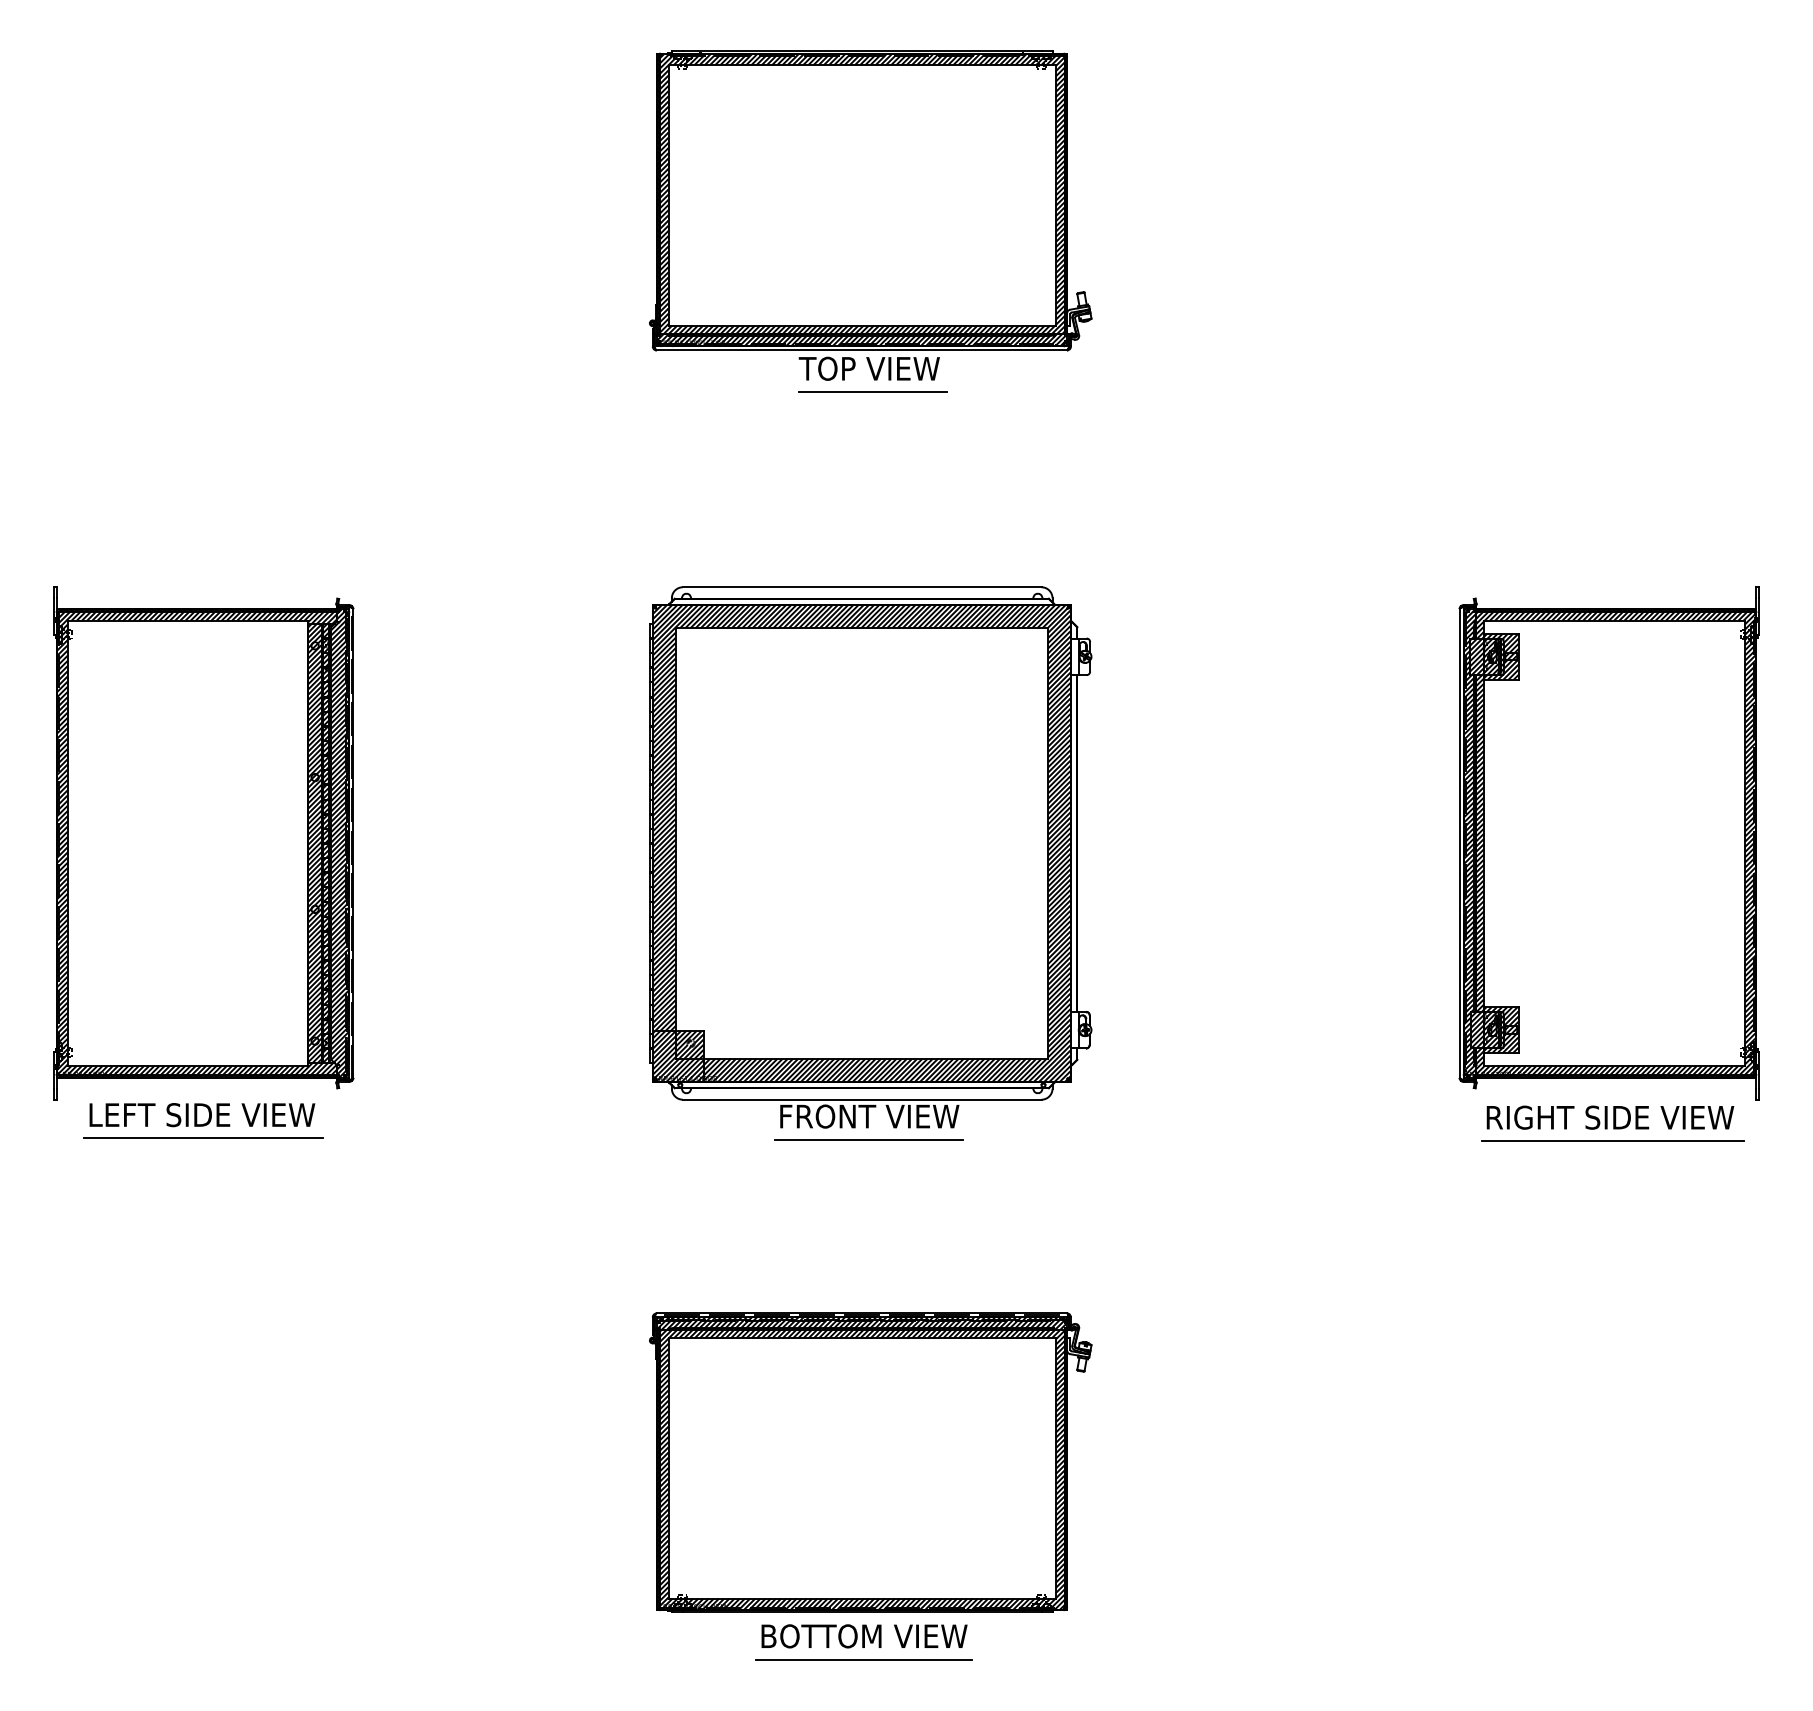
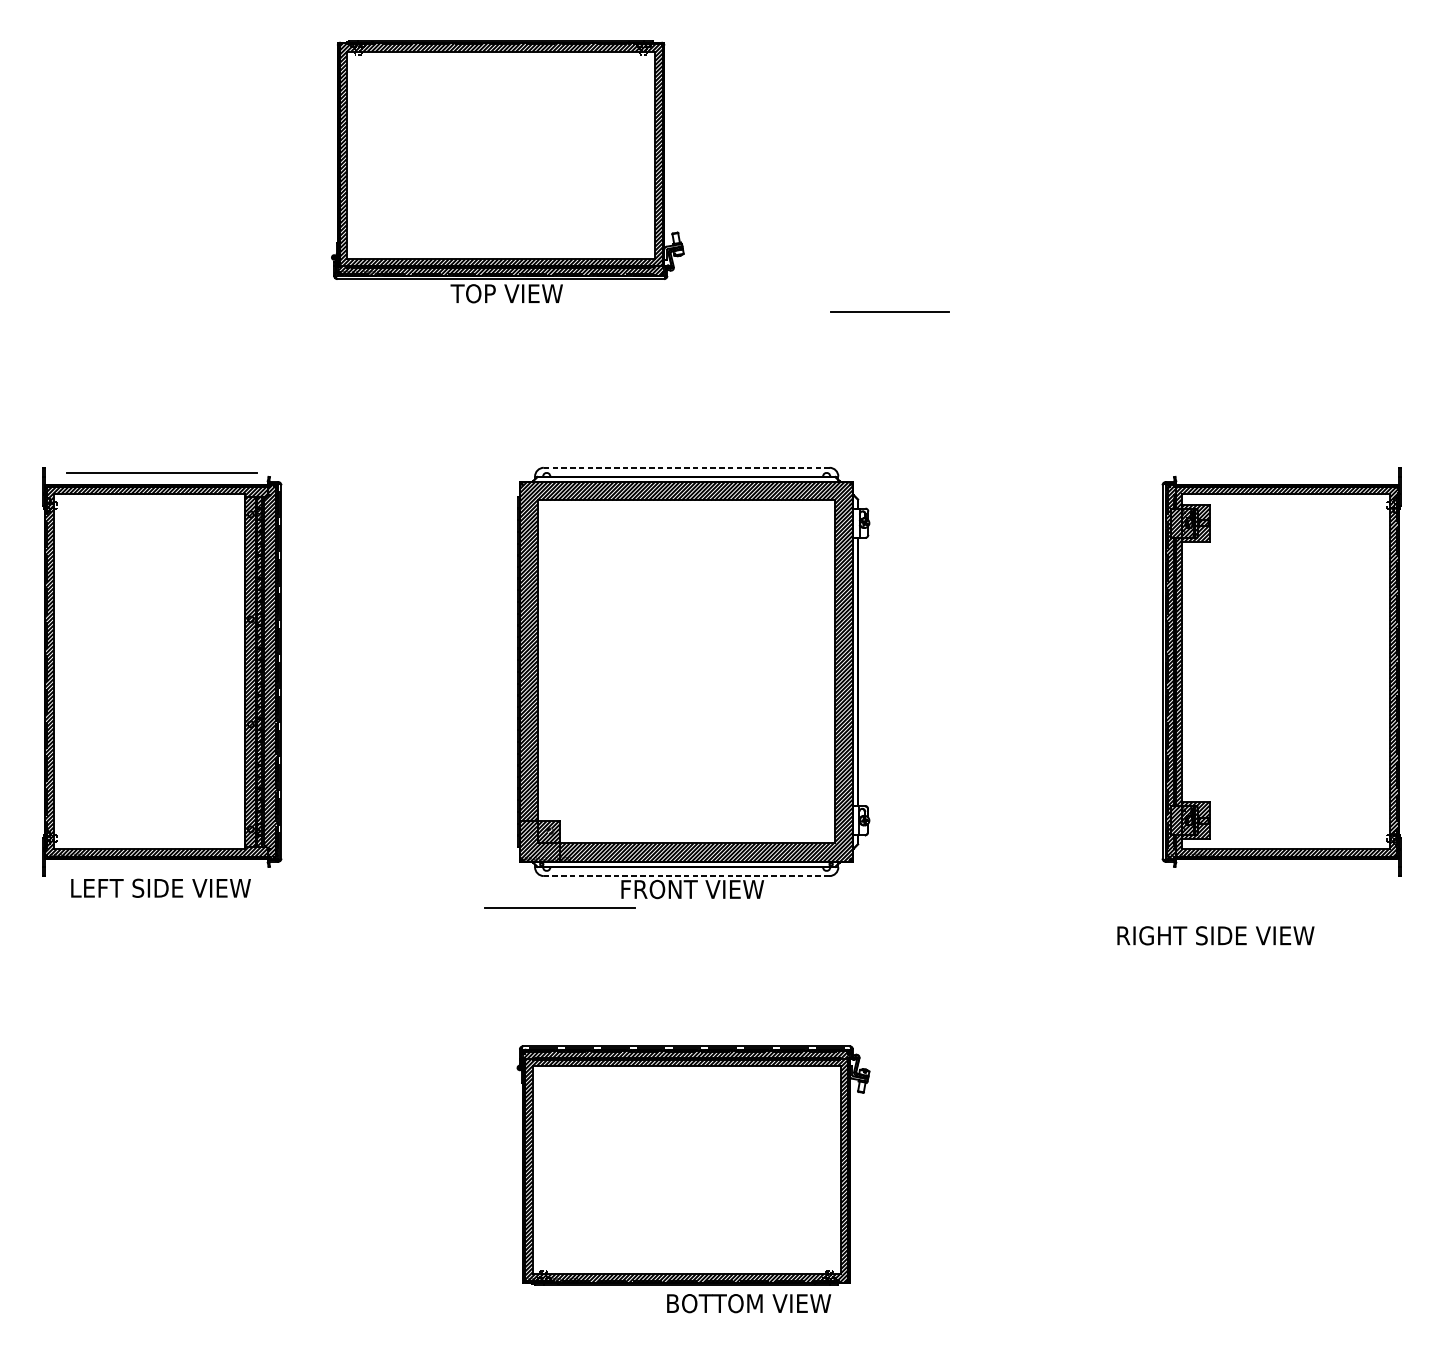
part: (870, 215) -> (507, 171), moved
line: (872, 391) -> (890, 311), moved
line: (862, 587) -> (686, 467), solid -> dashed
line: (861, 1099) -> (686, 875), solid -> dashed
text: (1610, 1117) -> (1215, 935), moved
line: (203, 1137) -> (161, 472), moved
line: (868, 1139) -> (559, 907), moved
line: (1612, 1140) -> (1284, 908), removed
text: (864, 1636) -> (749, 1303), moved
line: (863, 1659) -> (687, 1322), removed

